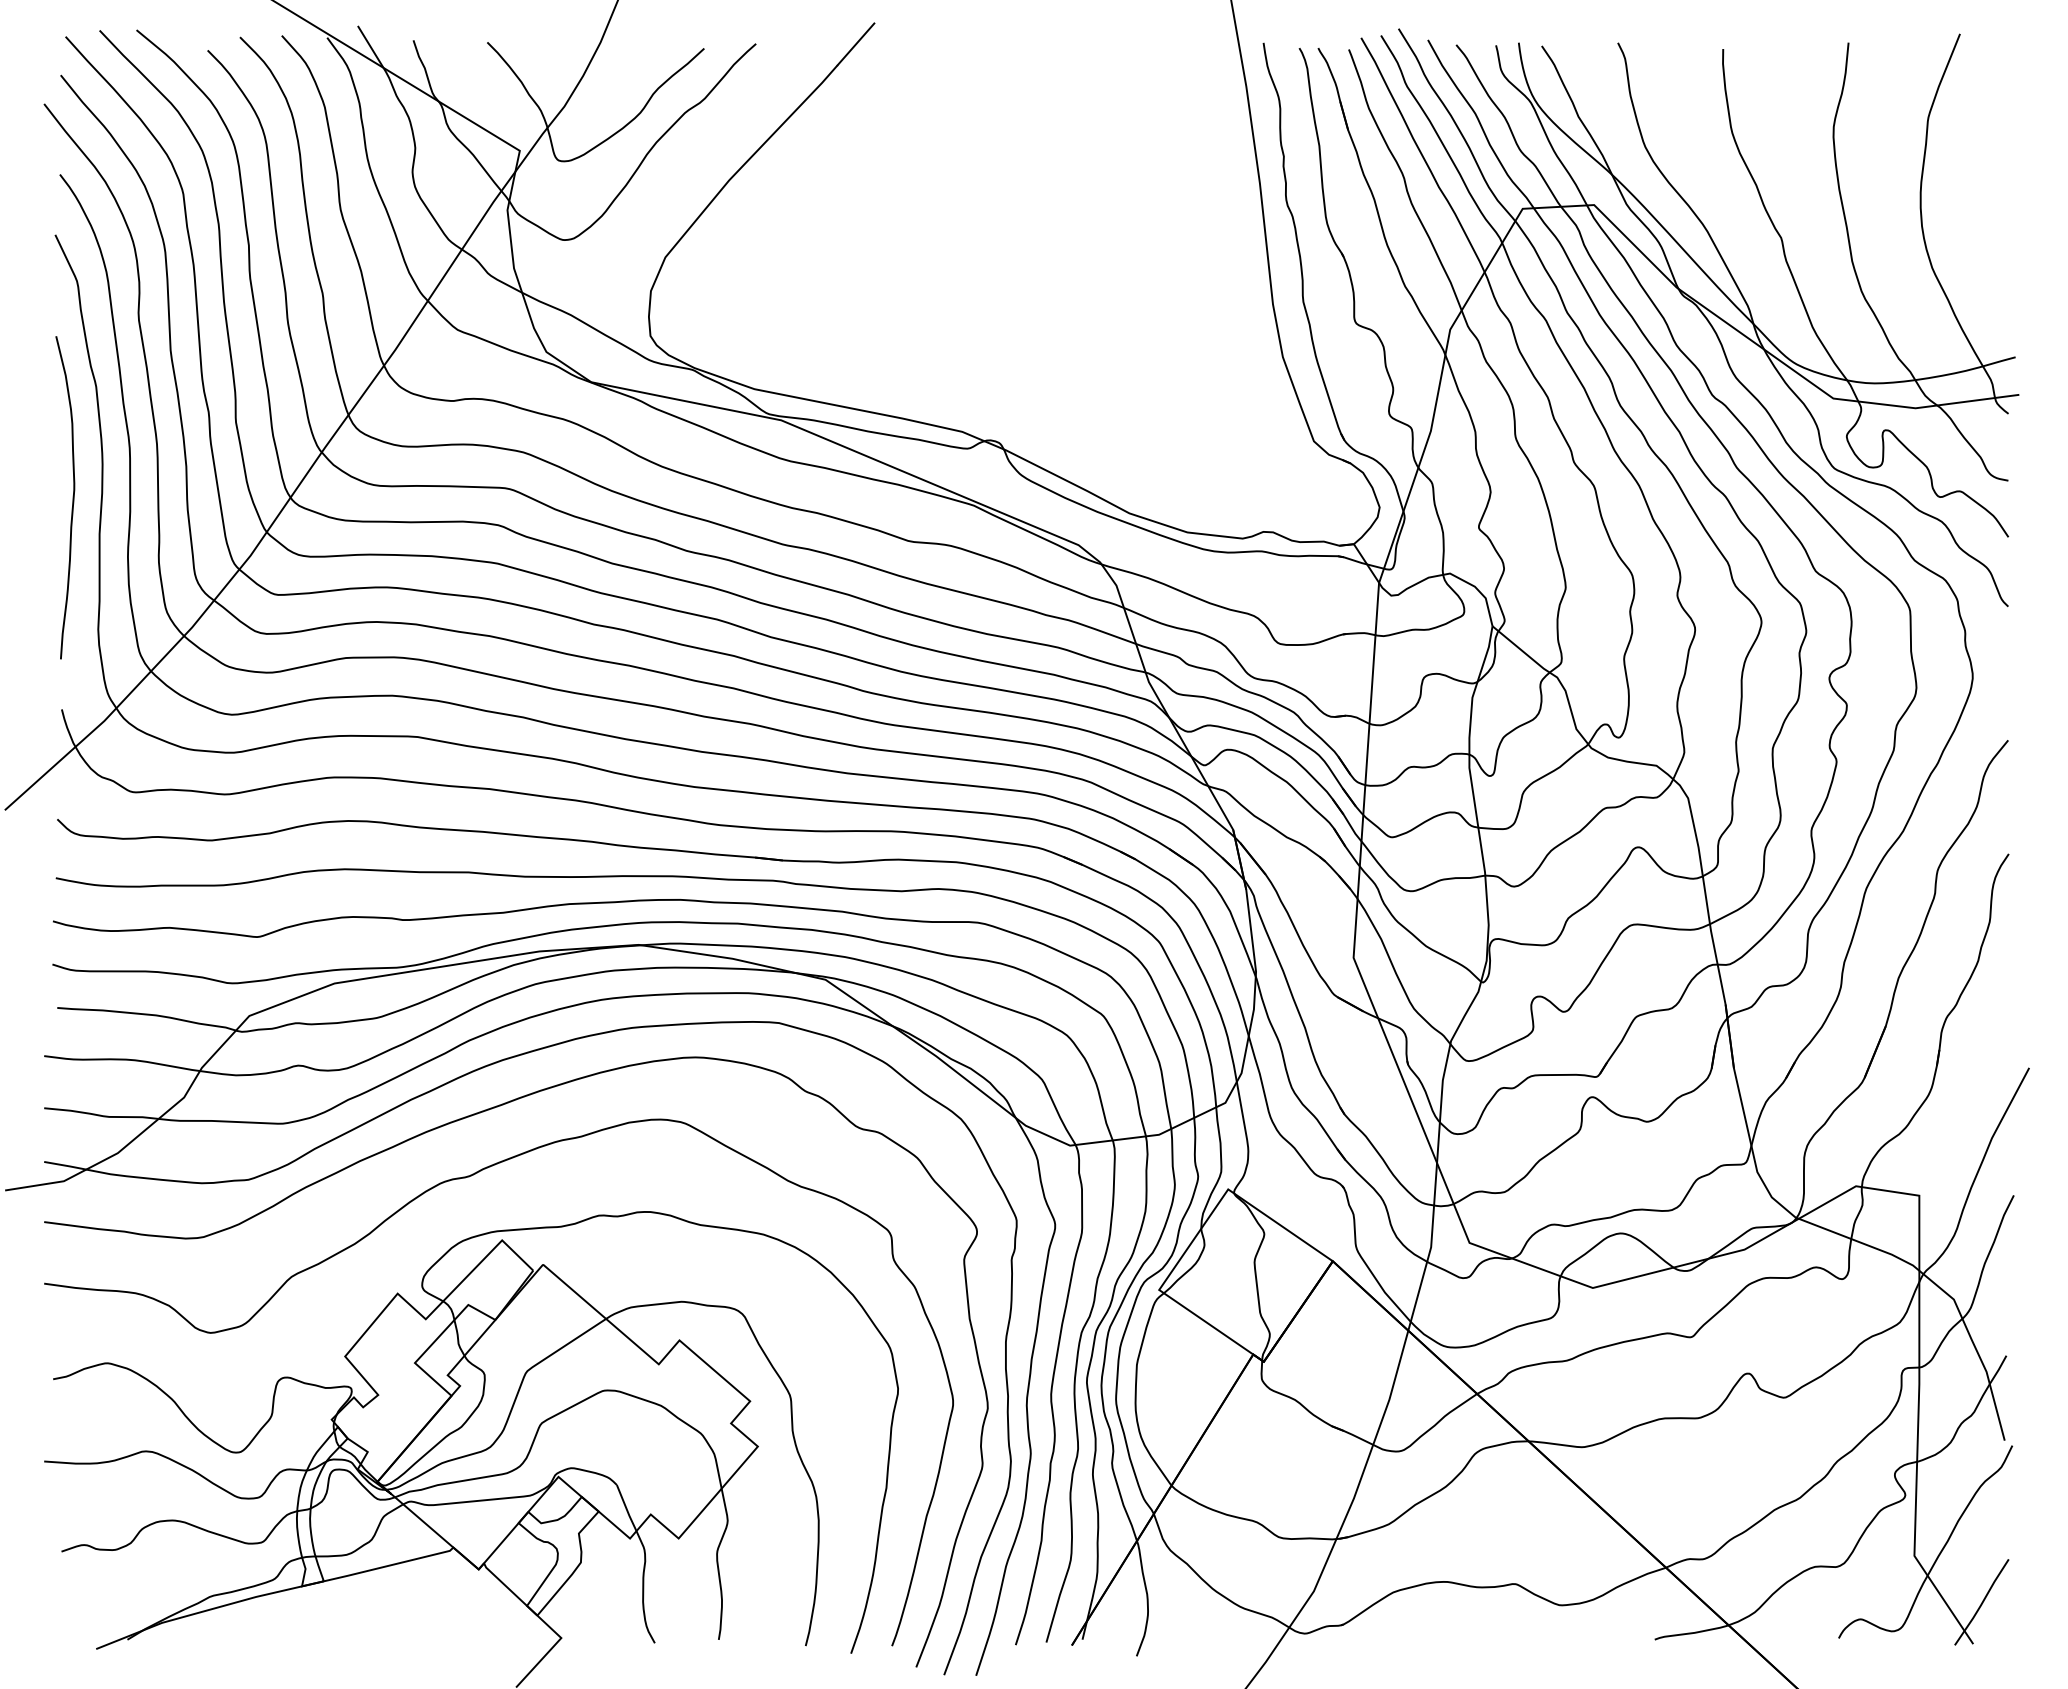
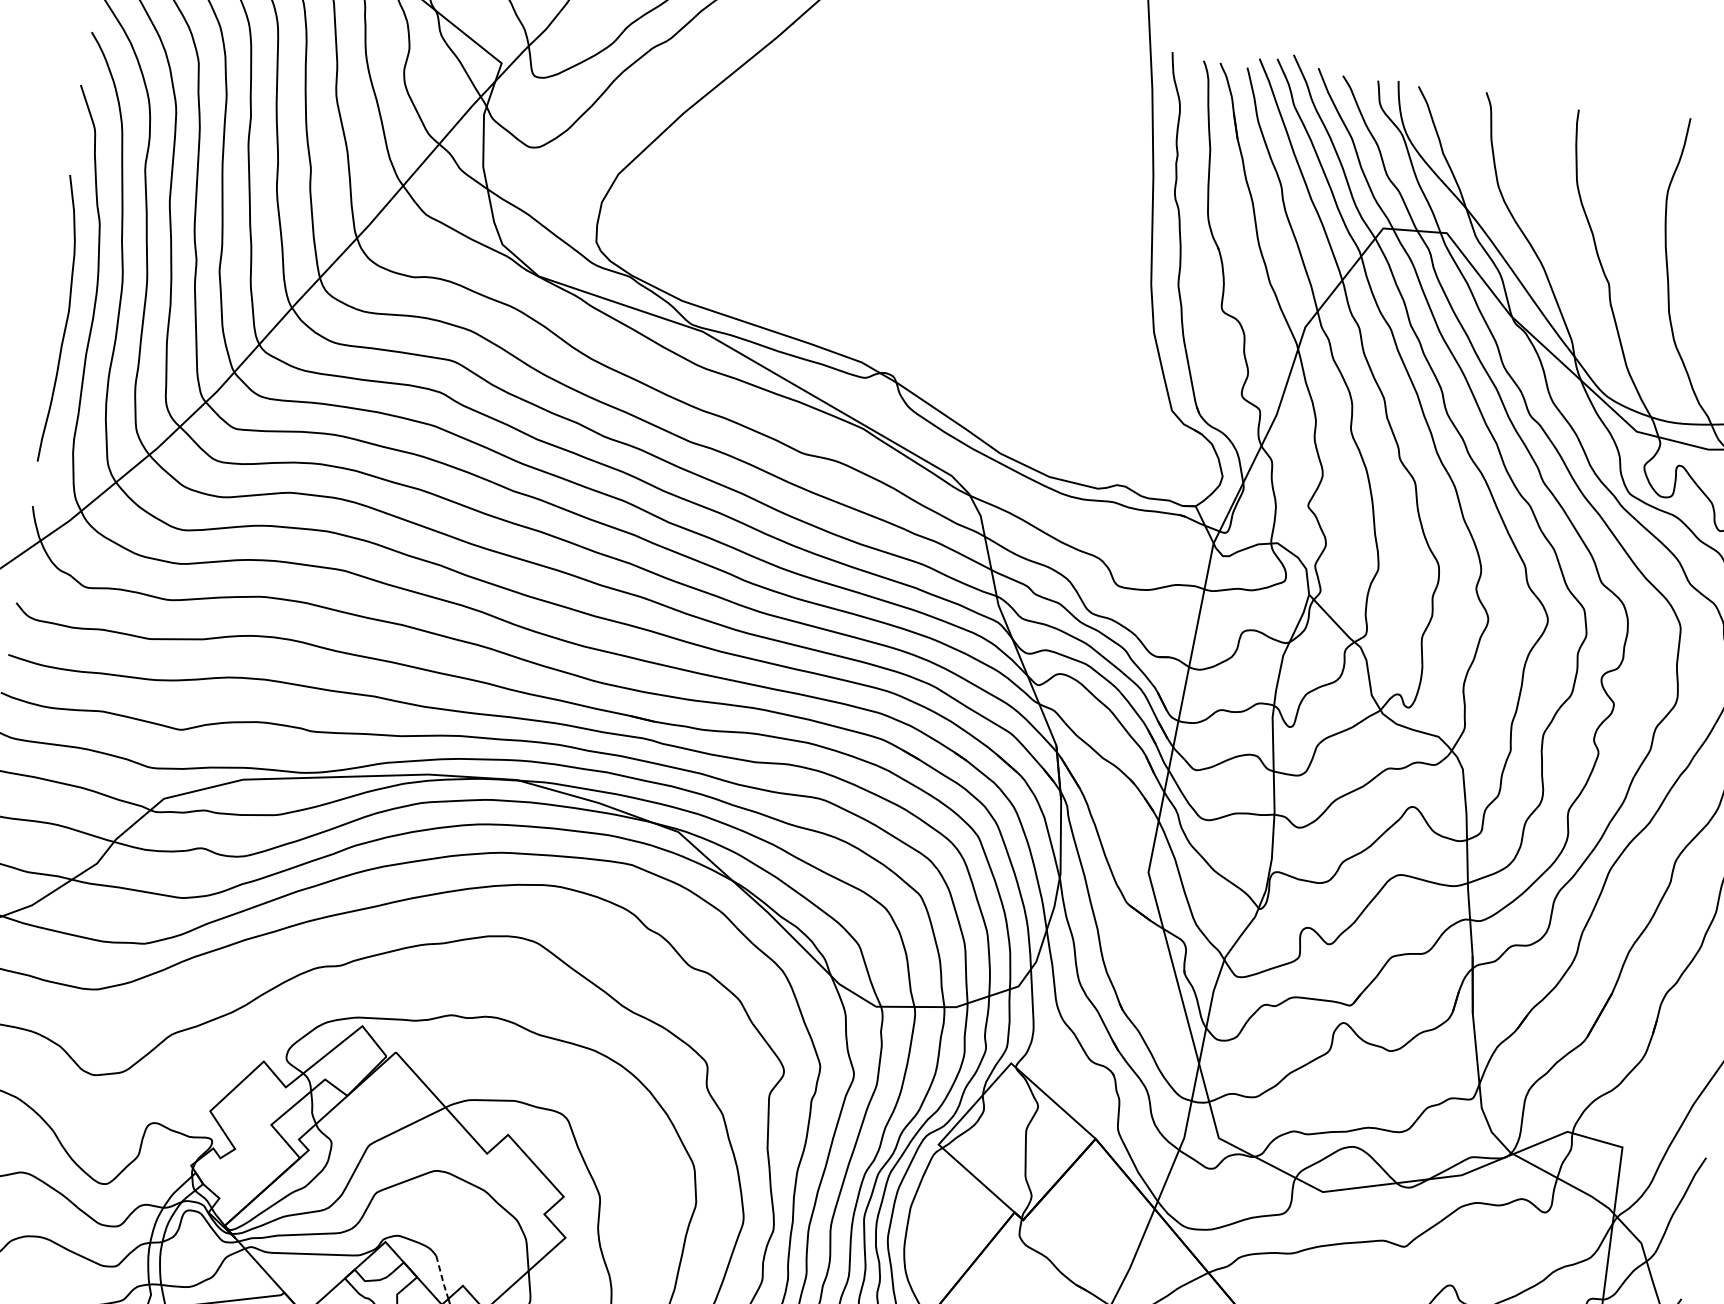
line: (626, 1508) -> (442, 1277), solid -> dashed

